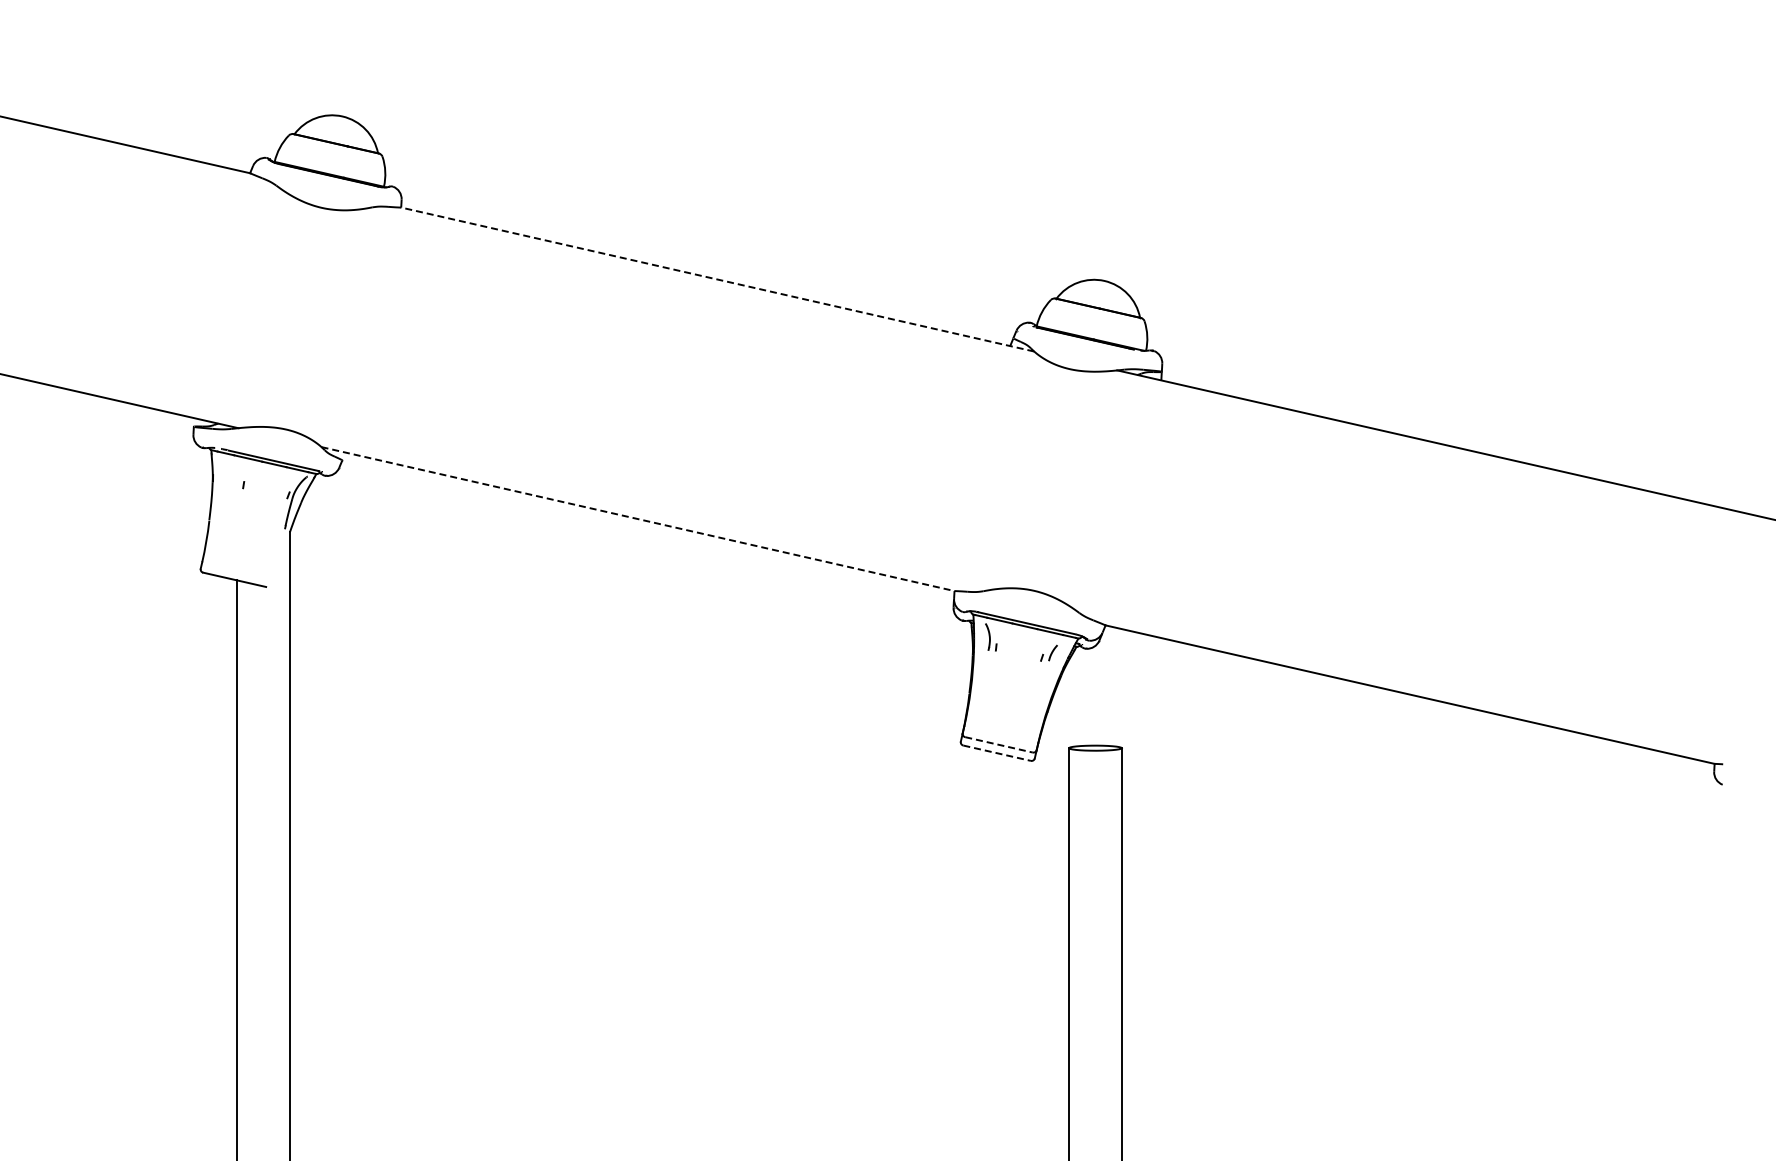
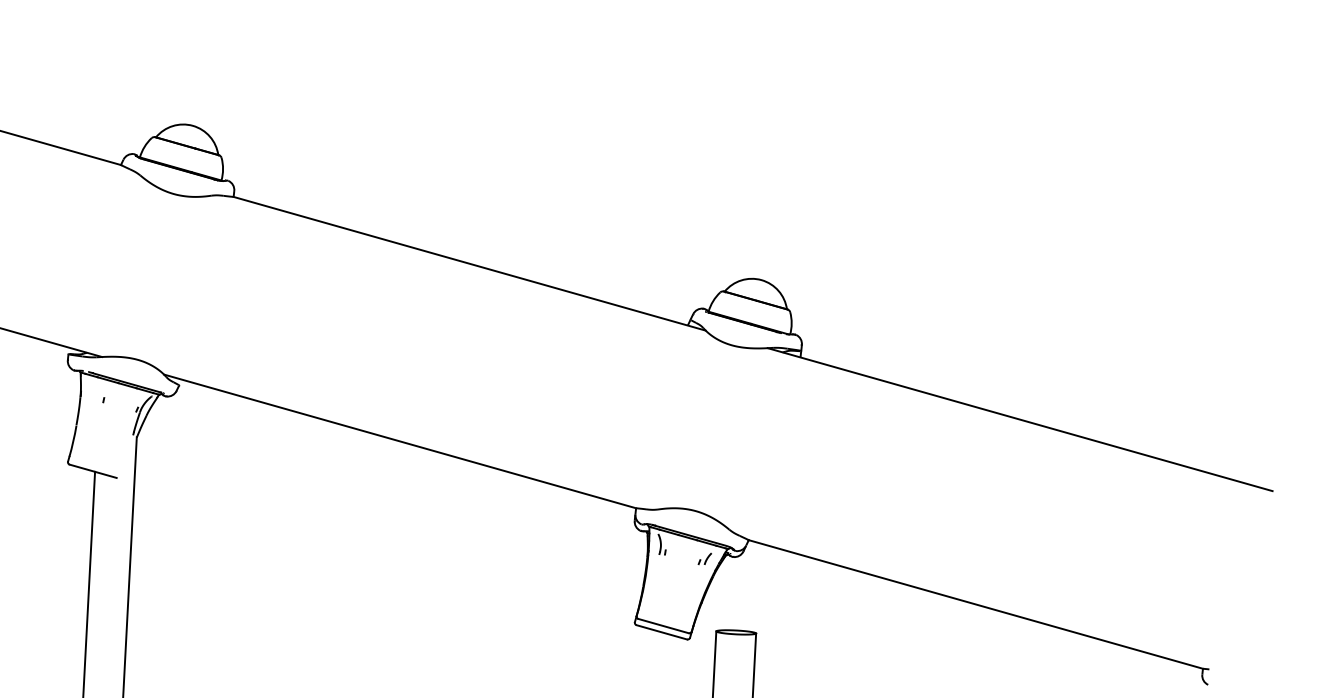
line: (717, 279) -> (469, 263), dashed -> solid
line: (638, 519) -> (400, 441), dashed -> solid
line: (999, 744) -> (663, 625), dashed -> solid
line: (997, 753) -> (662, 632), dashed -> solid

